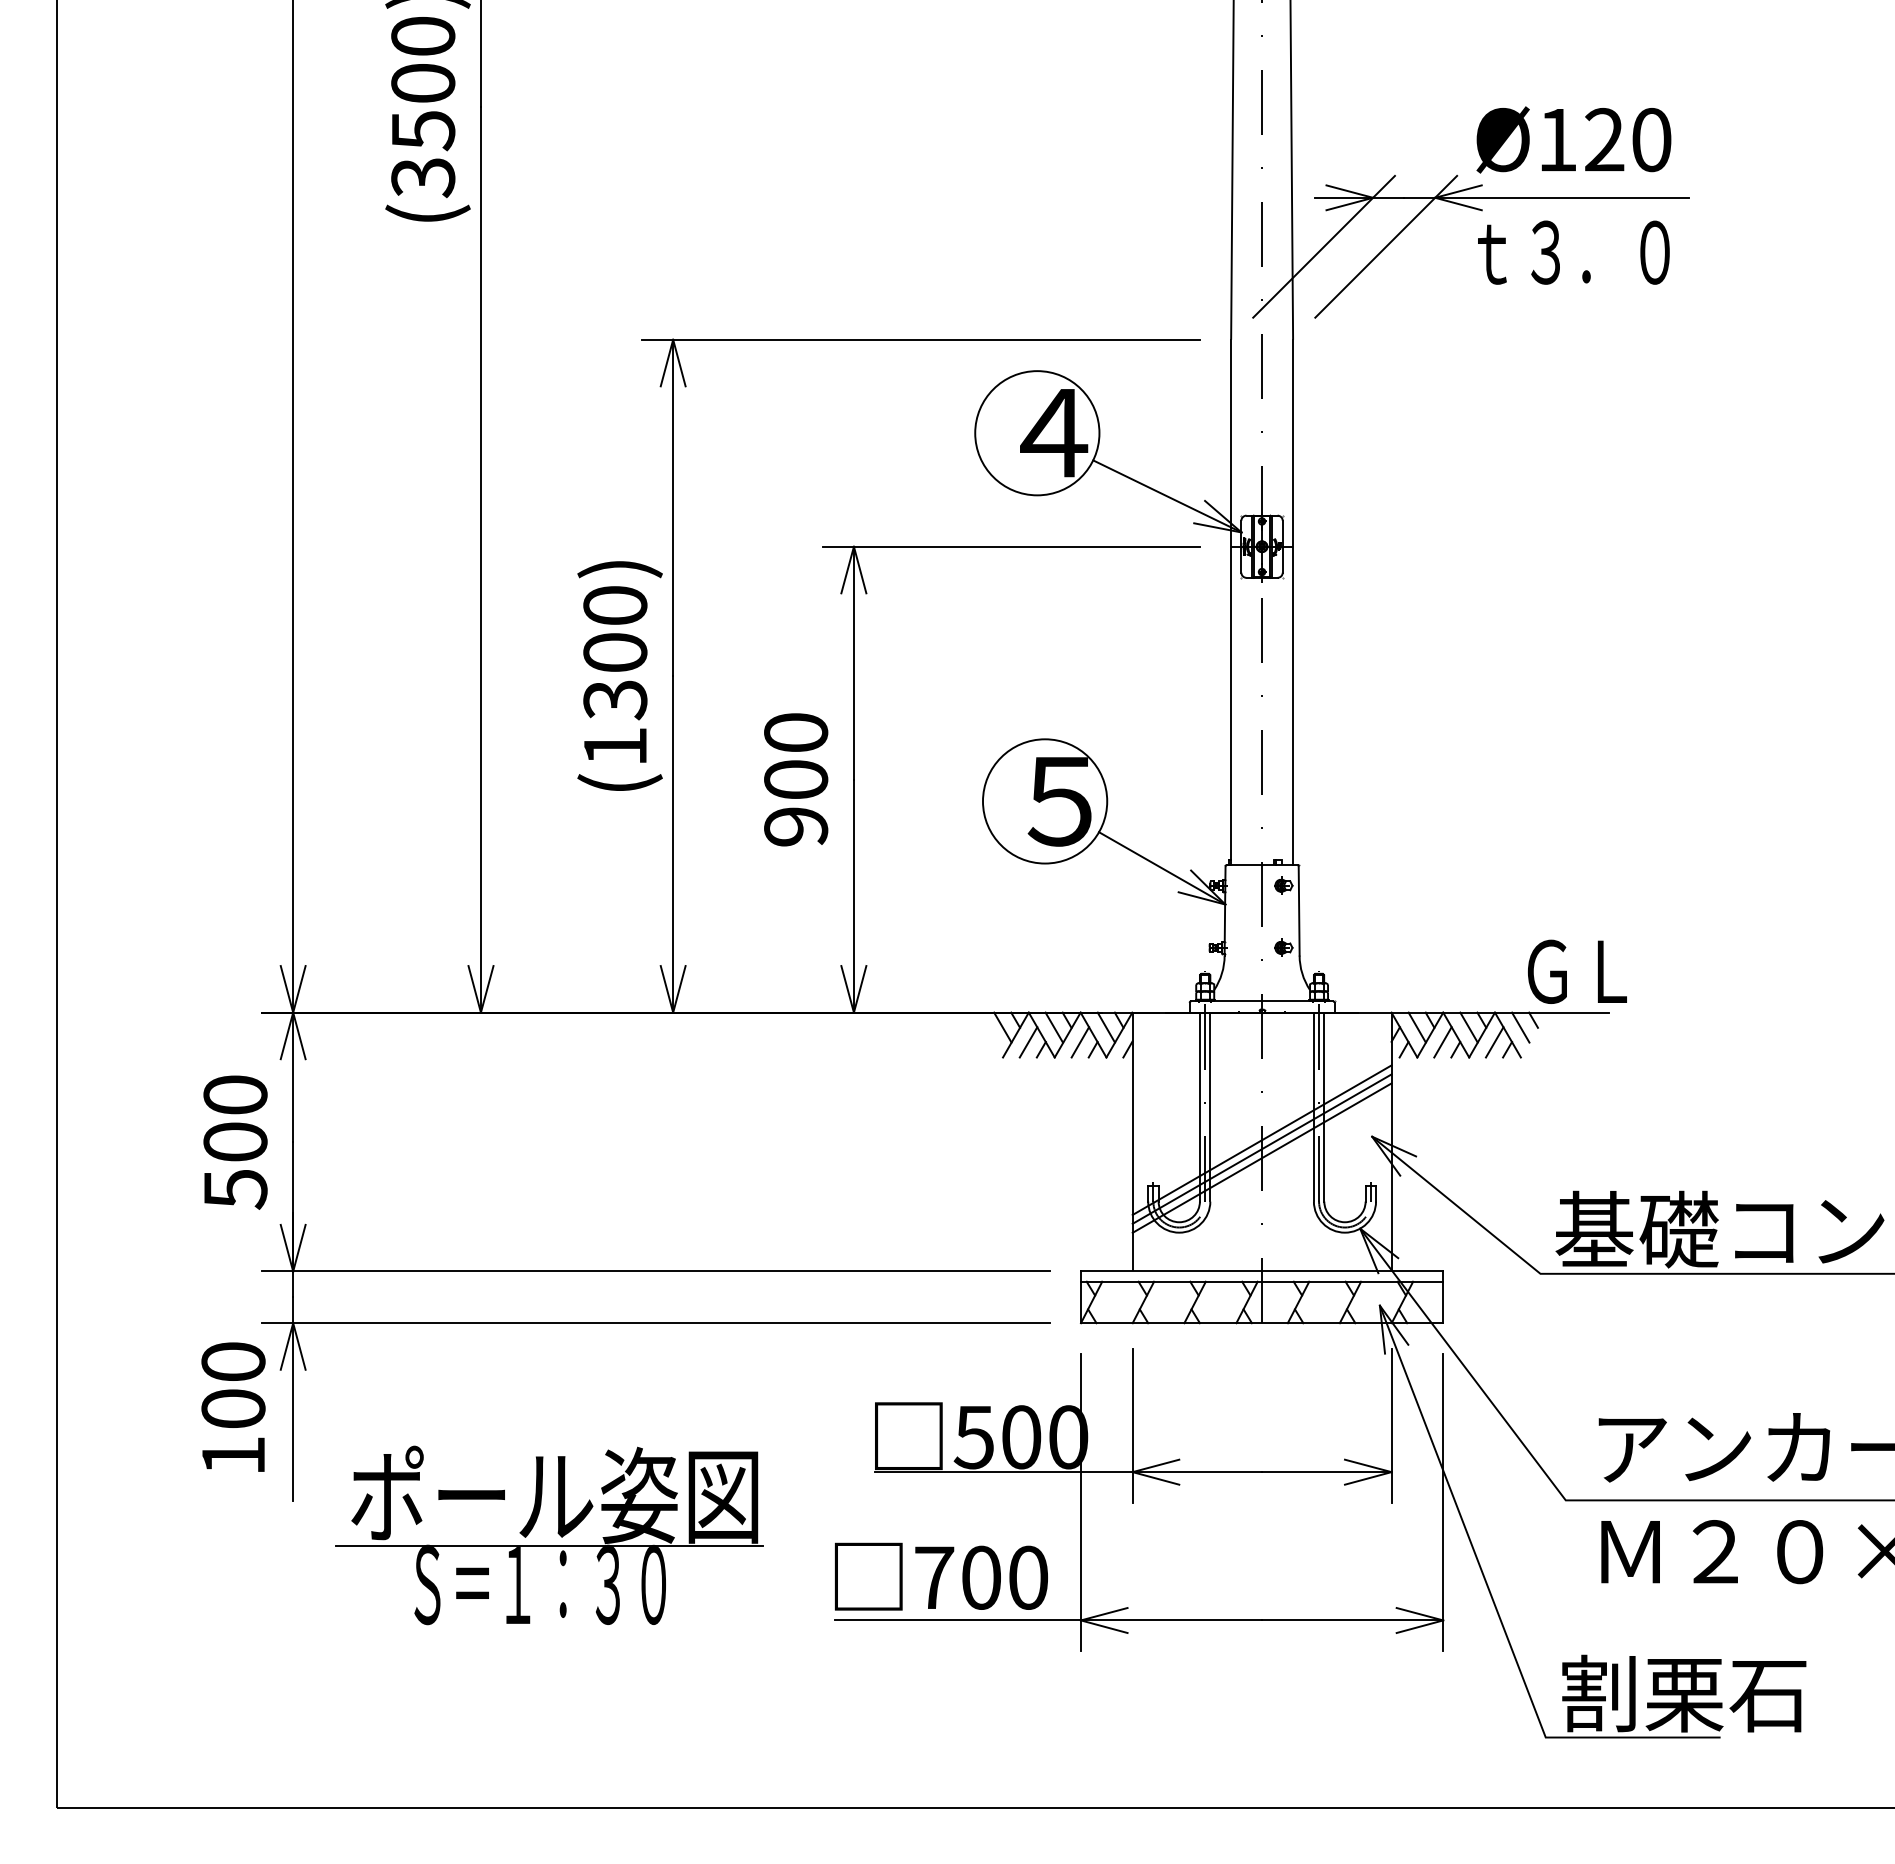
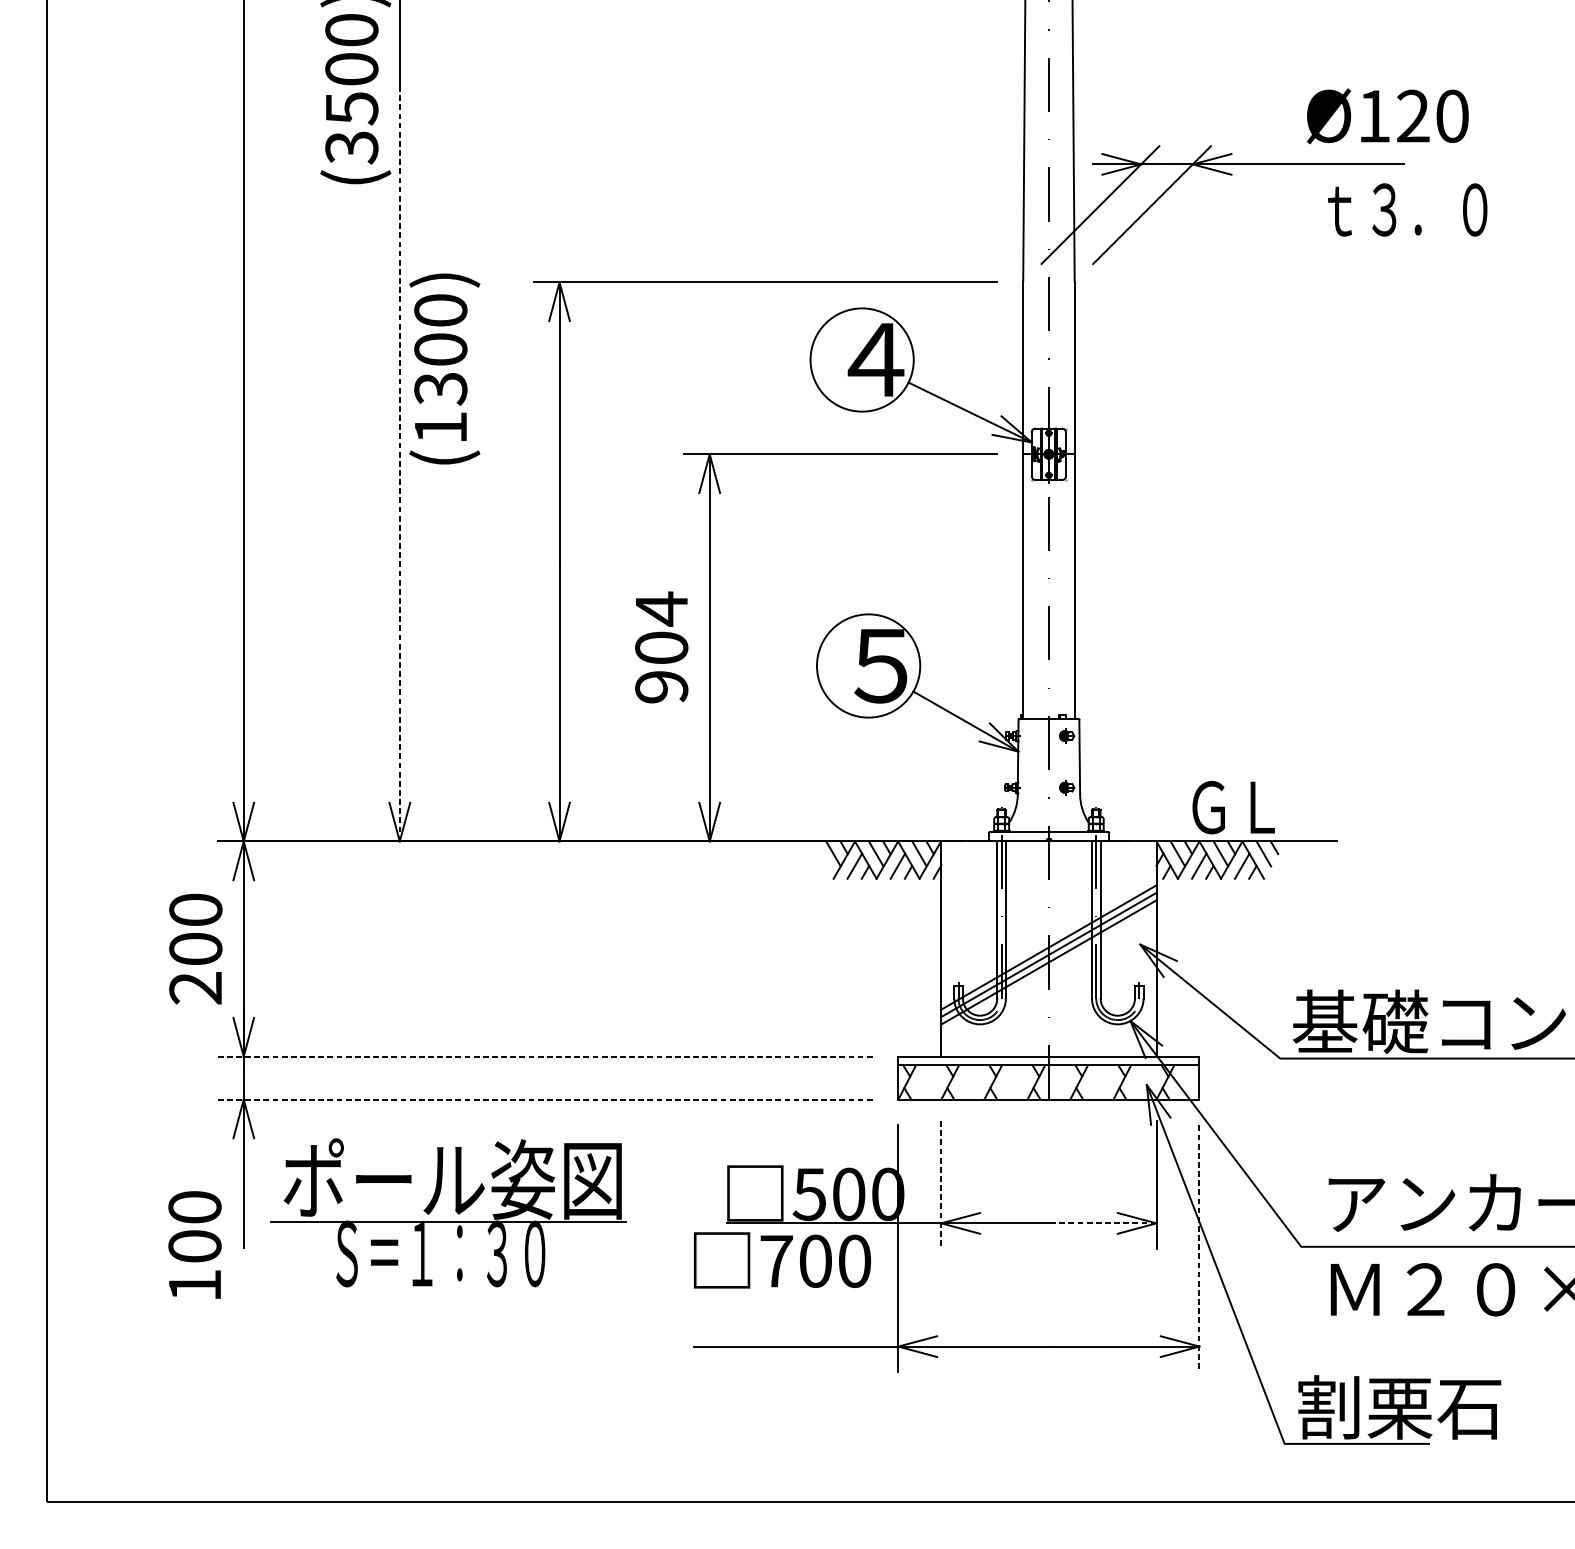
text: (1573, 139) -> (1387, 115), moved
text: (1573, 252) -> (1407, 209), moved
line: (480, 559) -> (399, 464), solid -> dashed
text: (619, 675) -> (444, 368), moved
text: (796, 732) -> (662, 608), 900 -> 904
text: (1577, 971) -> (1233, 807), moved
text: (235, 1189) -> (195, 988), 500 -> 200
line: (656, 1271) -> (545, 1056), solid -> dashed
line: (656, 1323) -> (545, 1099), solid -> dashed
text: (233, 1406) -> (194, 1244), moved
line: (1132, 1426) -> (941, 1185), solid -> dashed
line: (1326, 1472) -> (1102, 1223), solid -> dashed
line: (1443, 1502) -> (1199, 1248), solid -> dashed
part: (557, 1533) -> (455, 1211), moved
text: (941, 1576) -> (782, 1260), moved

